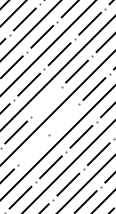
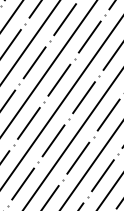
line: (46, 101) -> (34, 62), added
line: (63, 119) -> (58, 80), added
line: (33, 149) -> (28, 123), added

